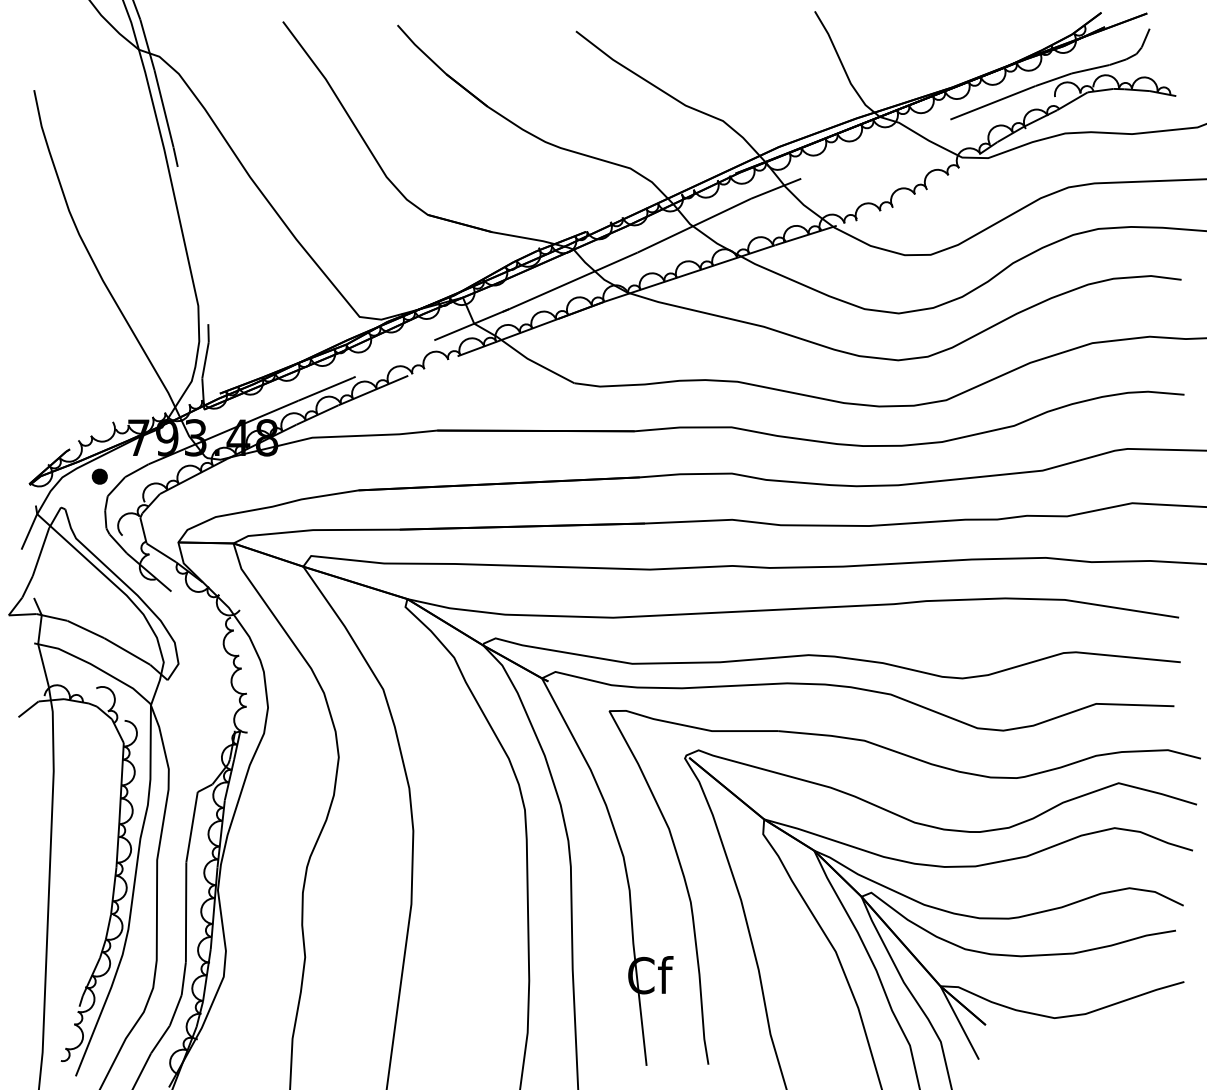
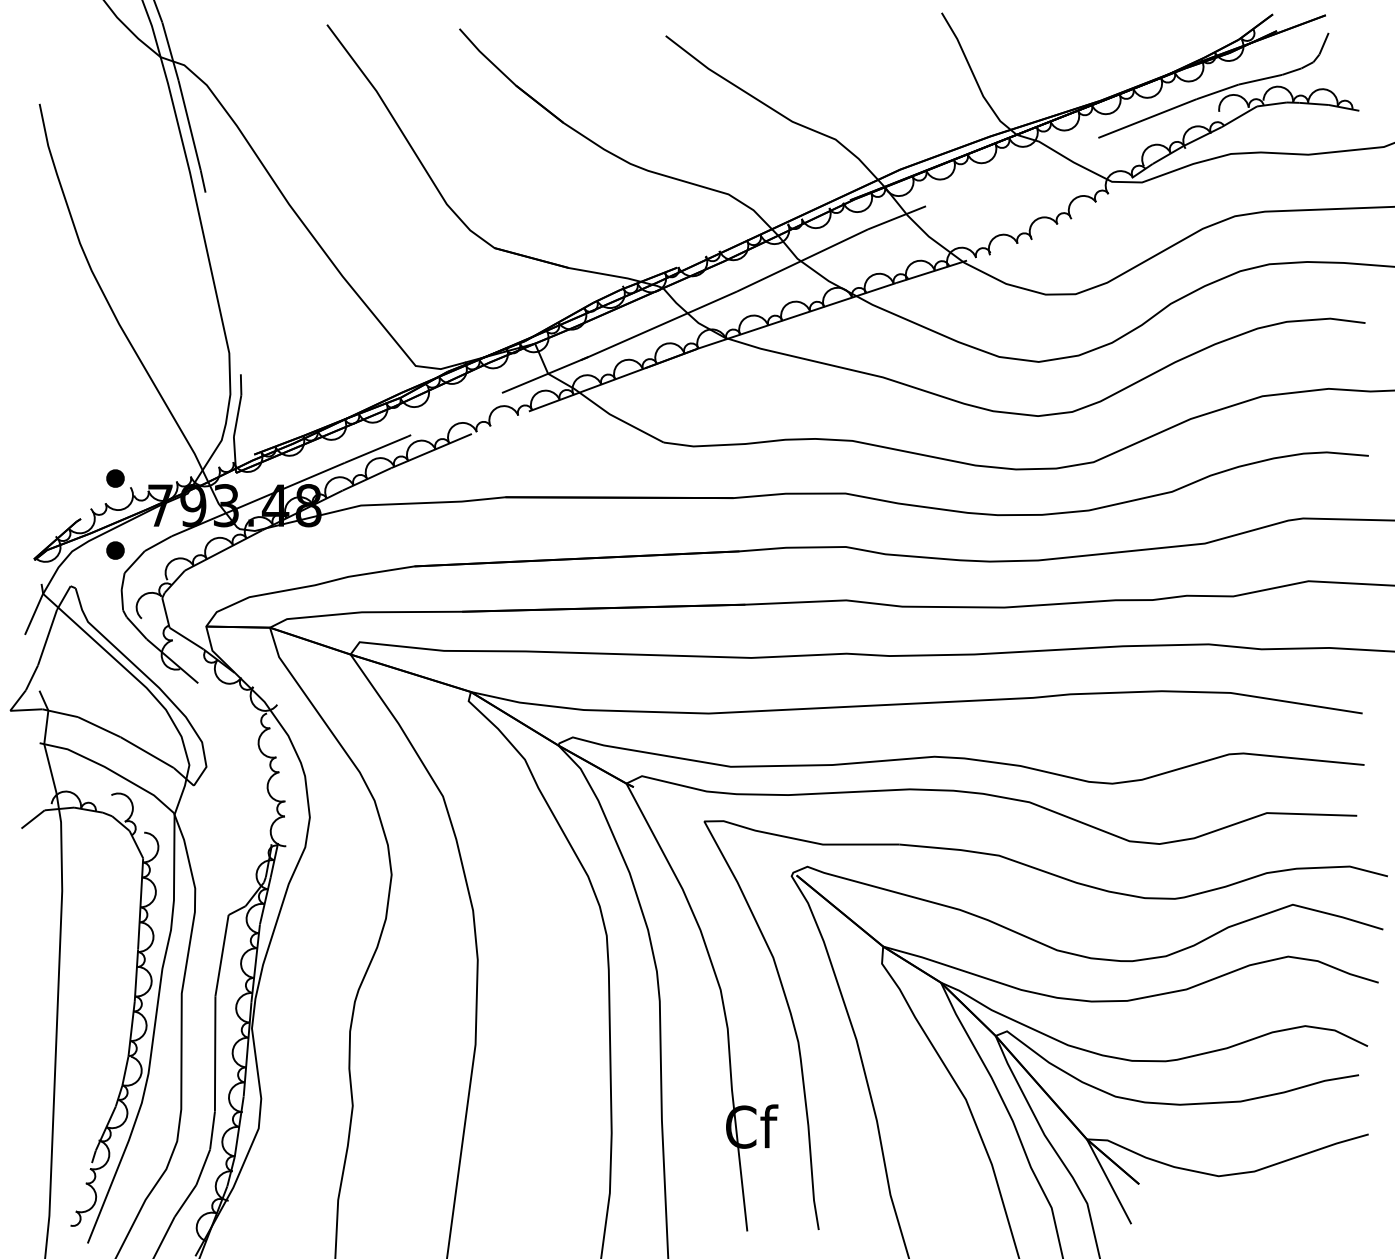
part: (99, 414) -> (115, 478), added

